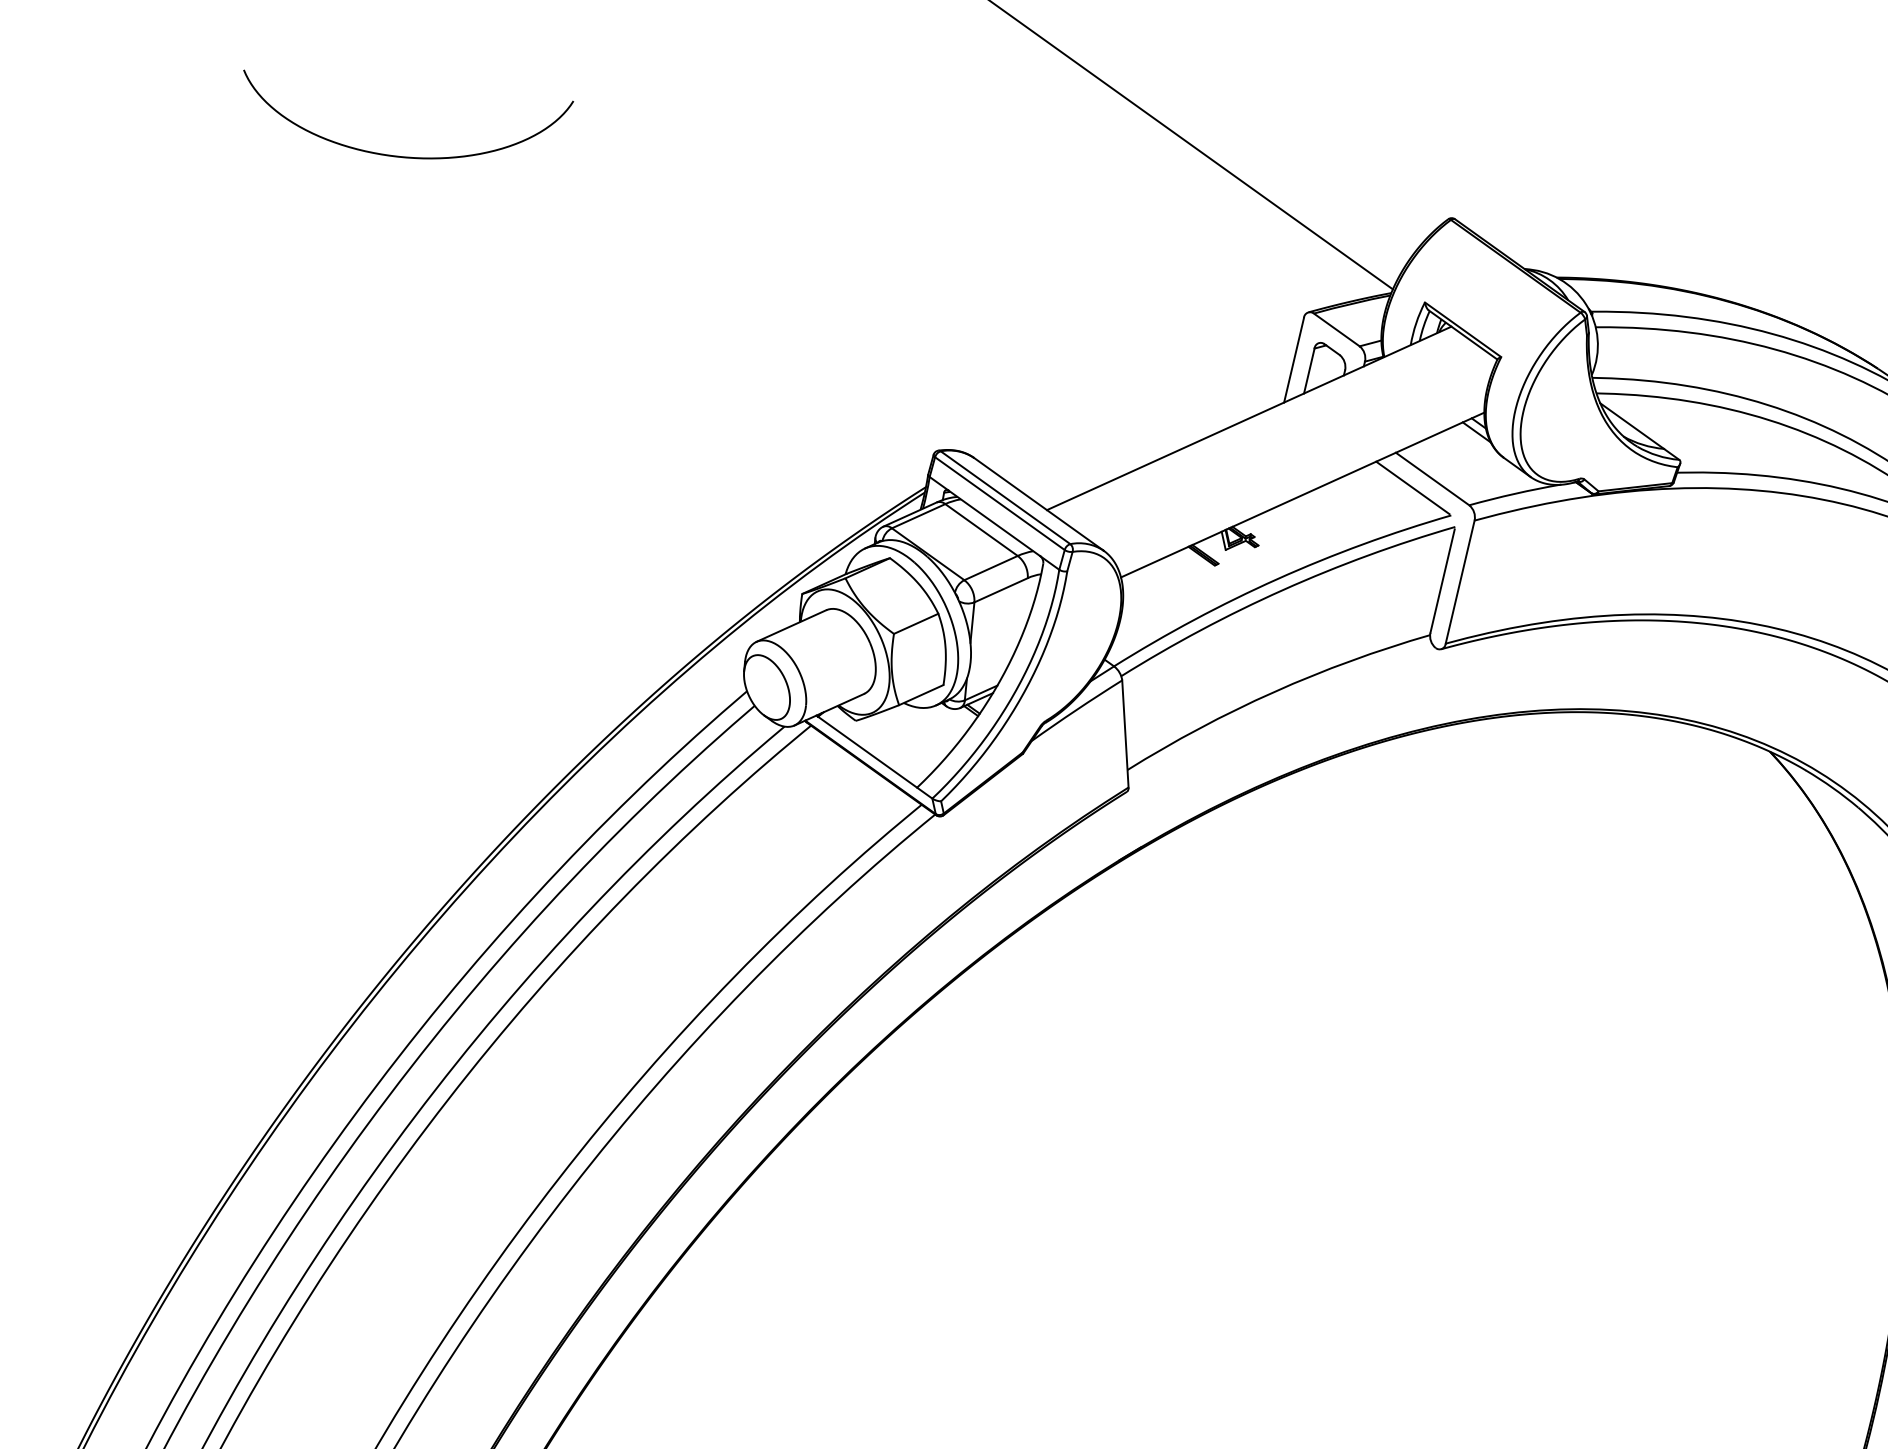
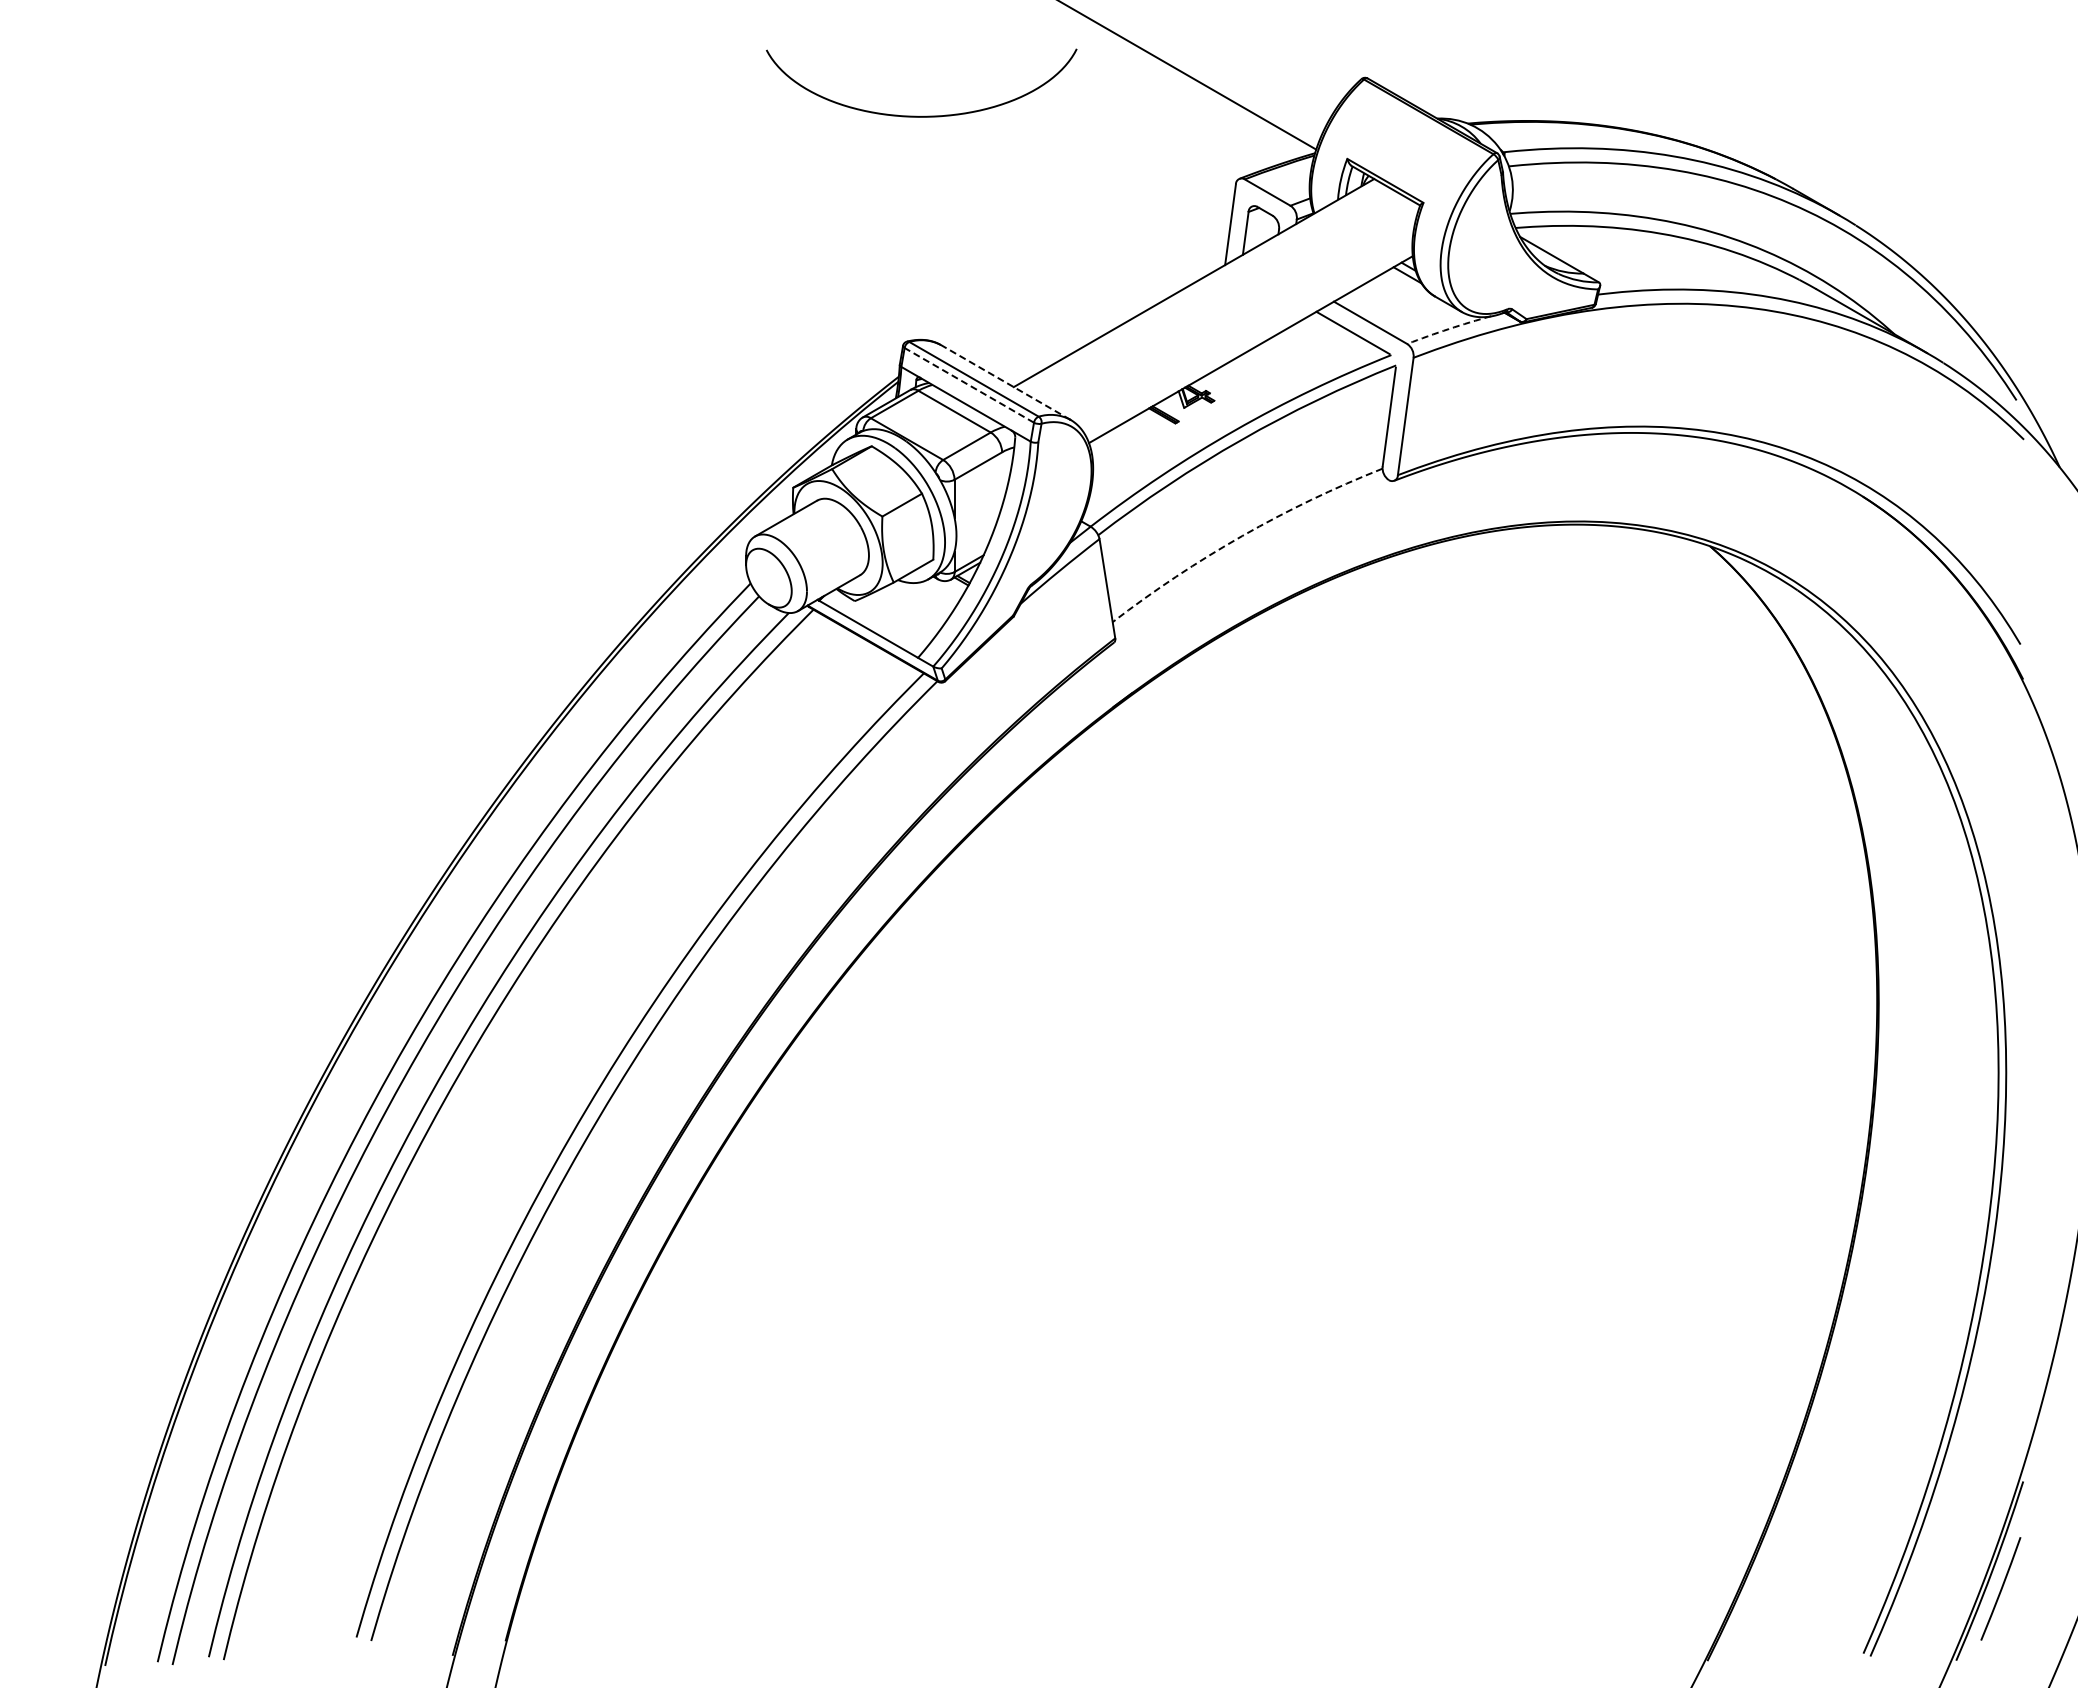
curve: (404, 155) -> (924, 115), moved
arc: (1514, 494) -> (1448, 329), solid -> dashed
line: (1000, 503) -> (969, 385), solid -> dashed
line: (1038, 504) -> (1005, 382), solid -> dashed
arc: (1274, 692) -> (1242, 536), solid -> dashed

